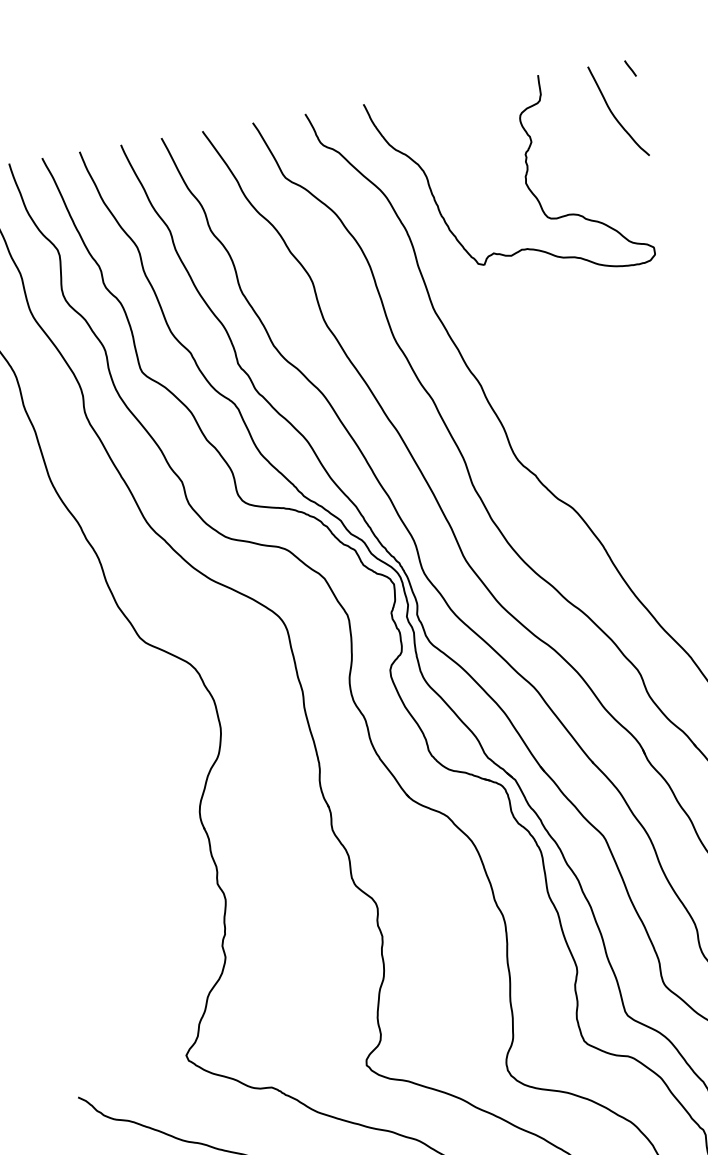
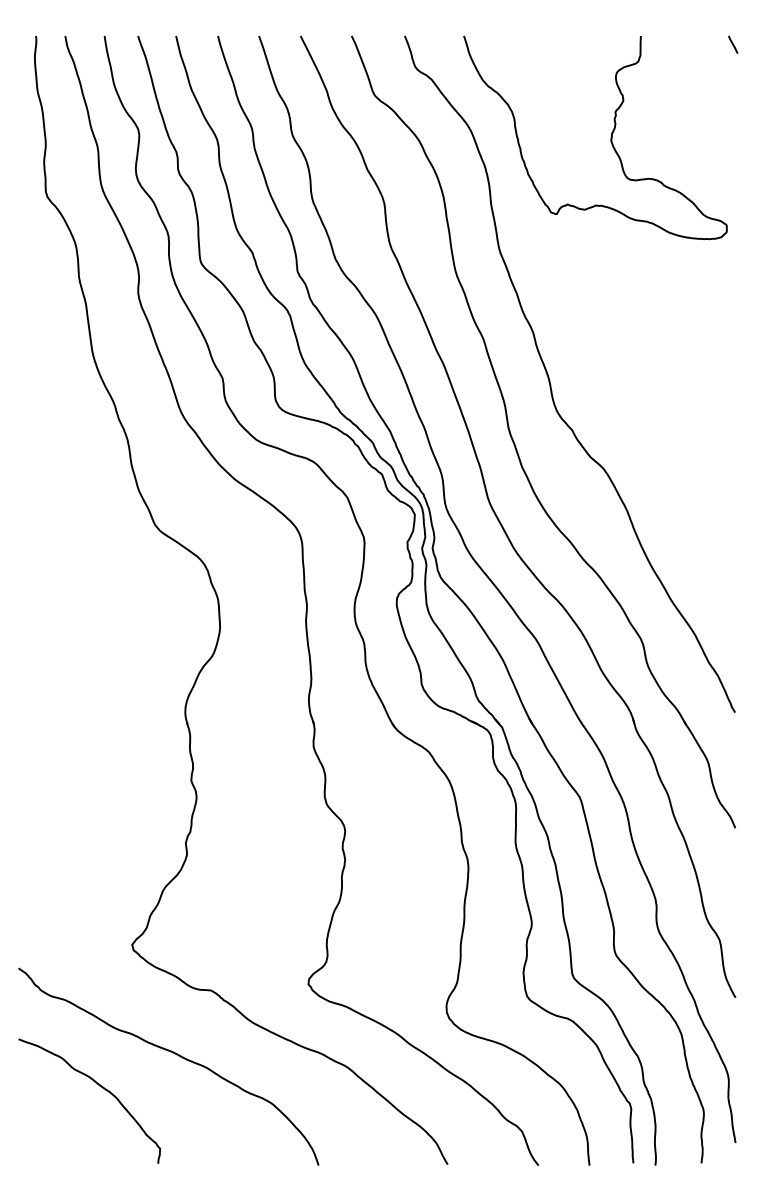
curve: (614, 114) -> (709, 87), removed

